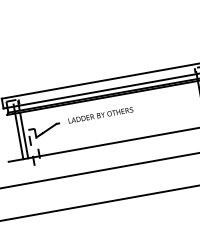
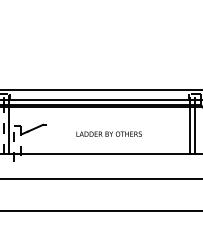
text: (100, 114) -> (108, 133), moved
line: (19, 136) -> (4, 130), solid -> dashed

